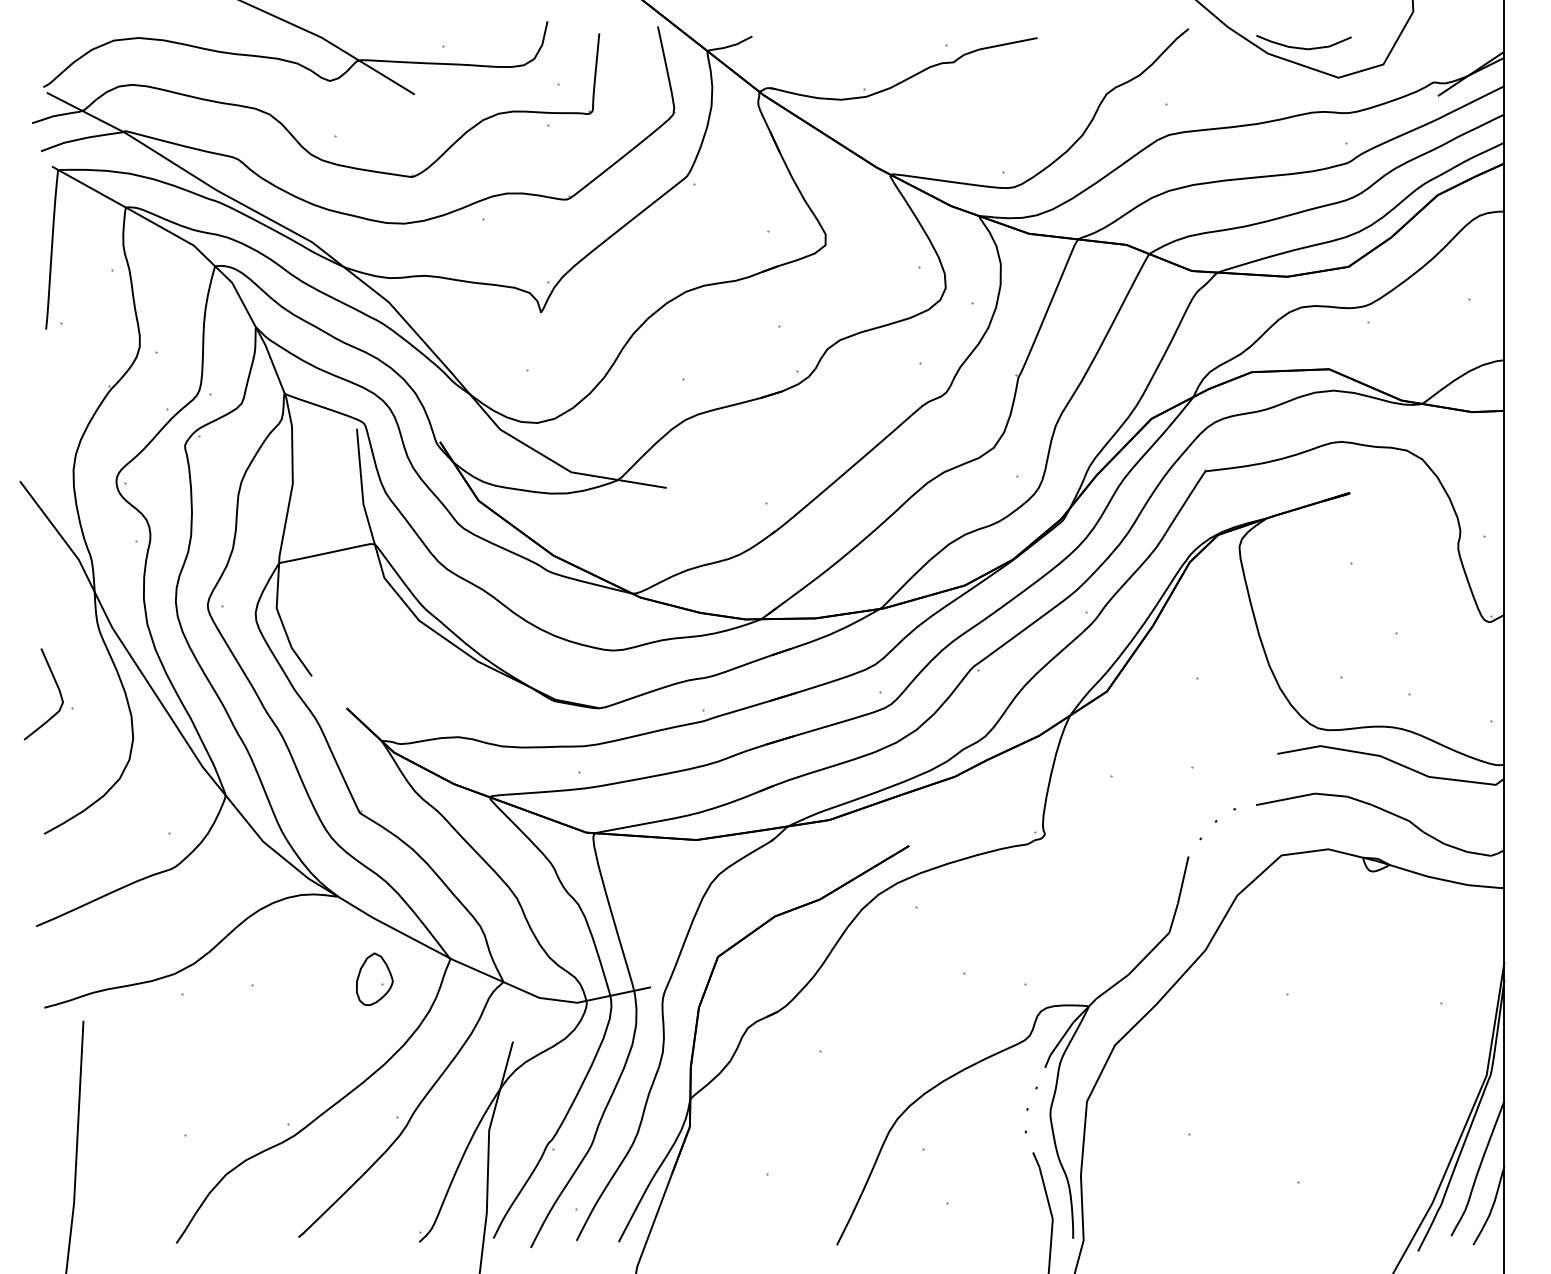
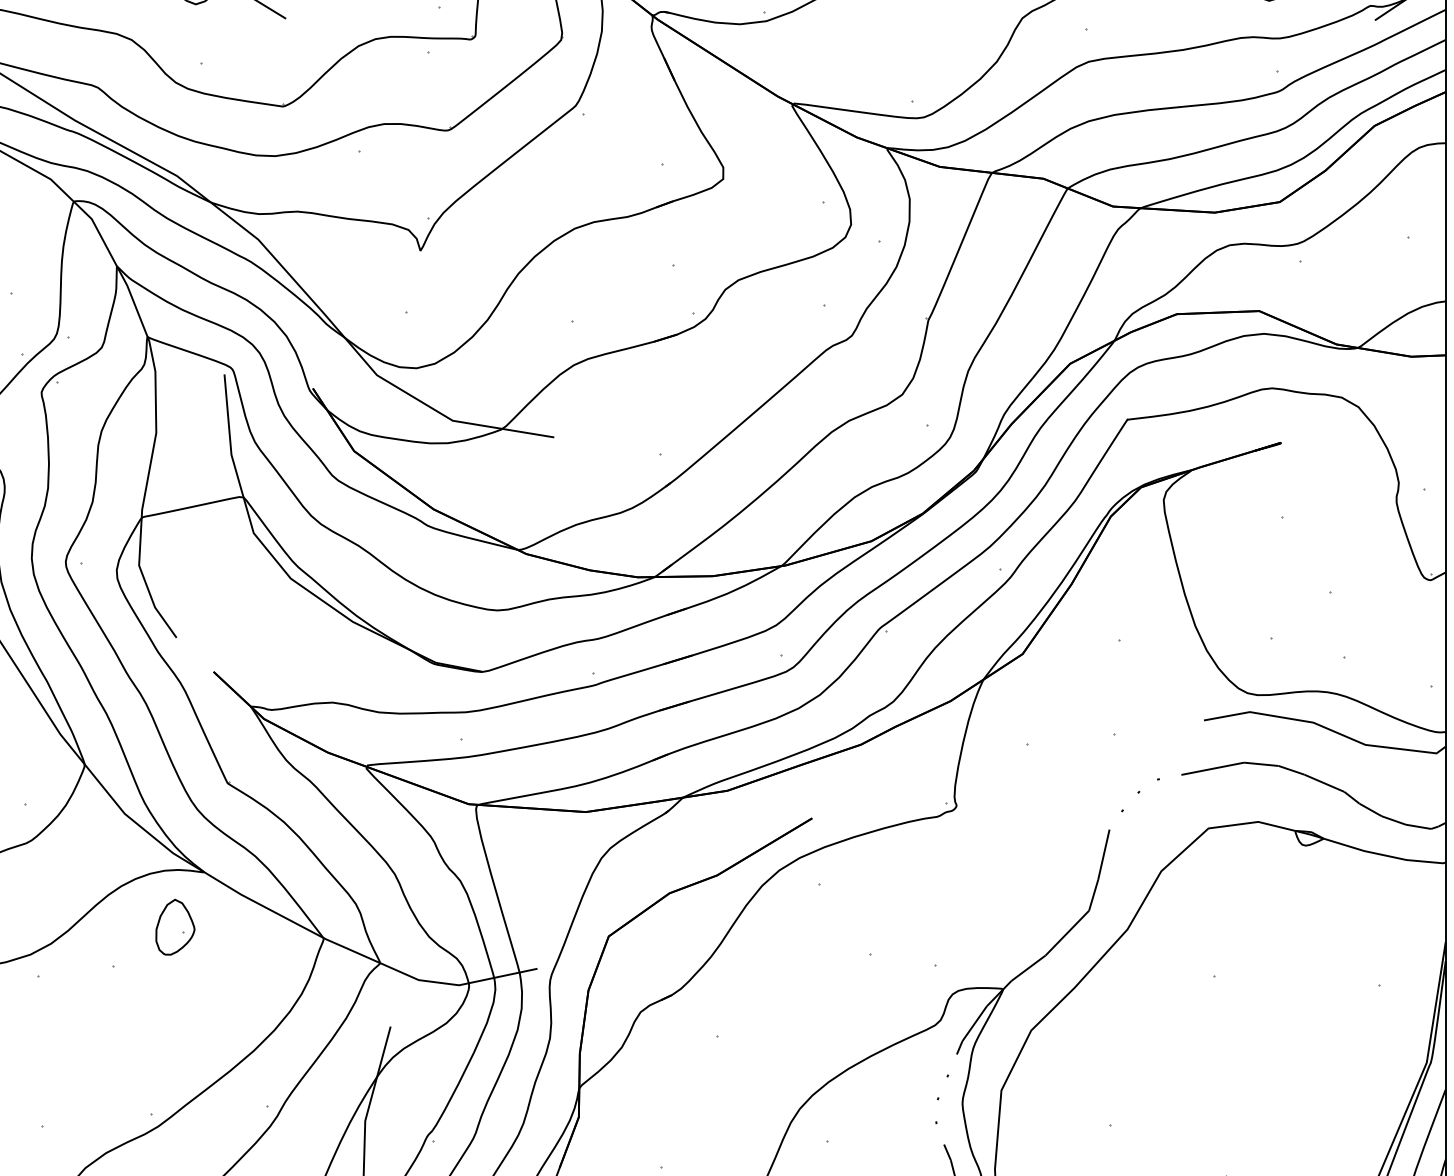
part: (374, 978) -> (175, 926), moved

